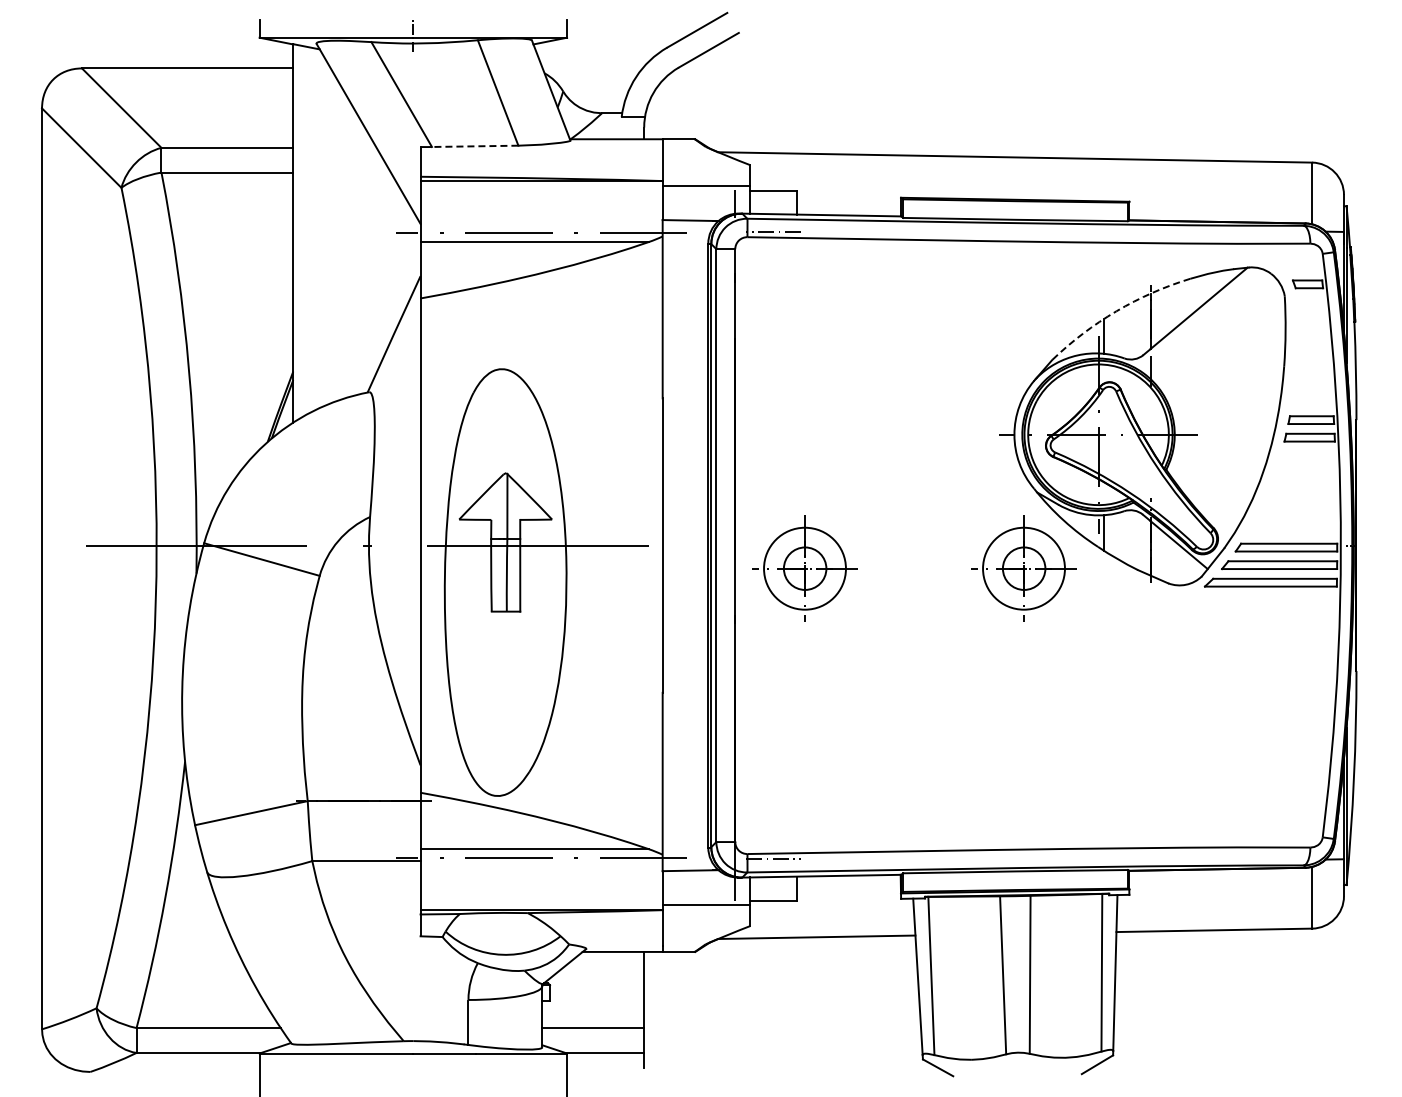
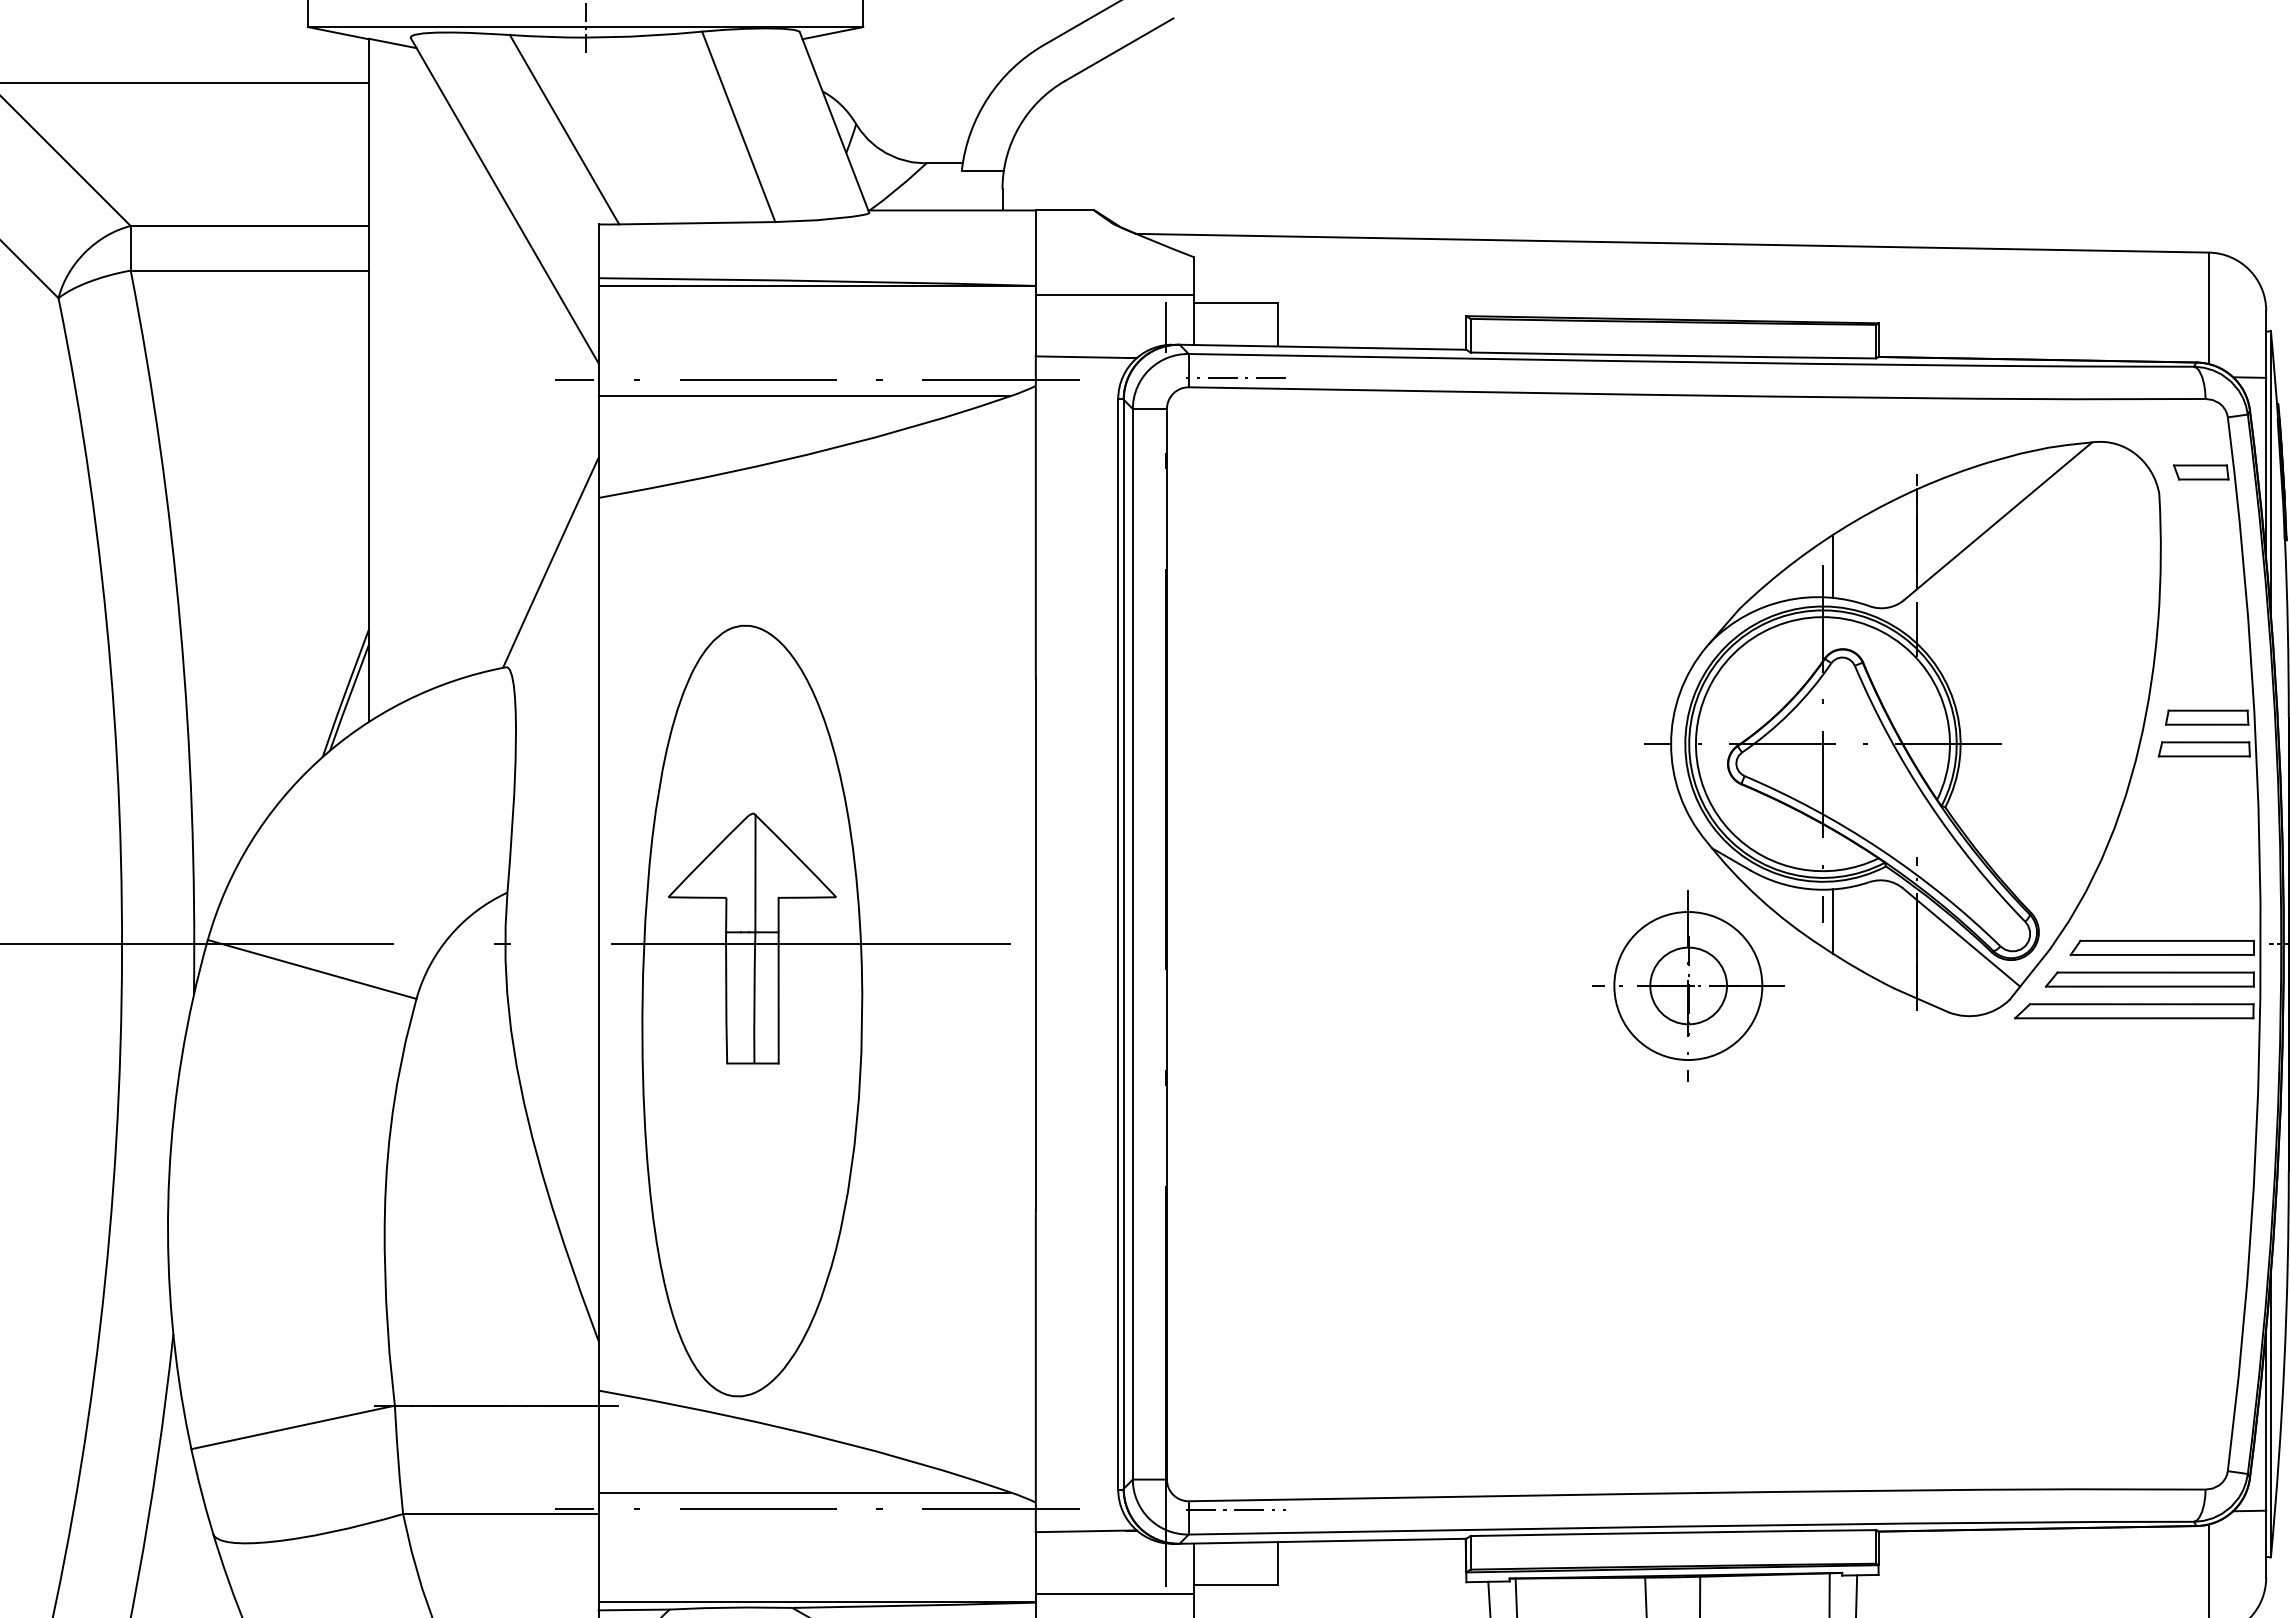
line: (474, 146) -> (696, 223), dashed -> solid
arc: (1116, 311) -> (1855, 521), dashed -> solid
part: (804, 568) -> (1291, 985), removed

